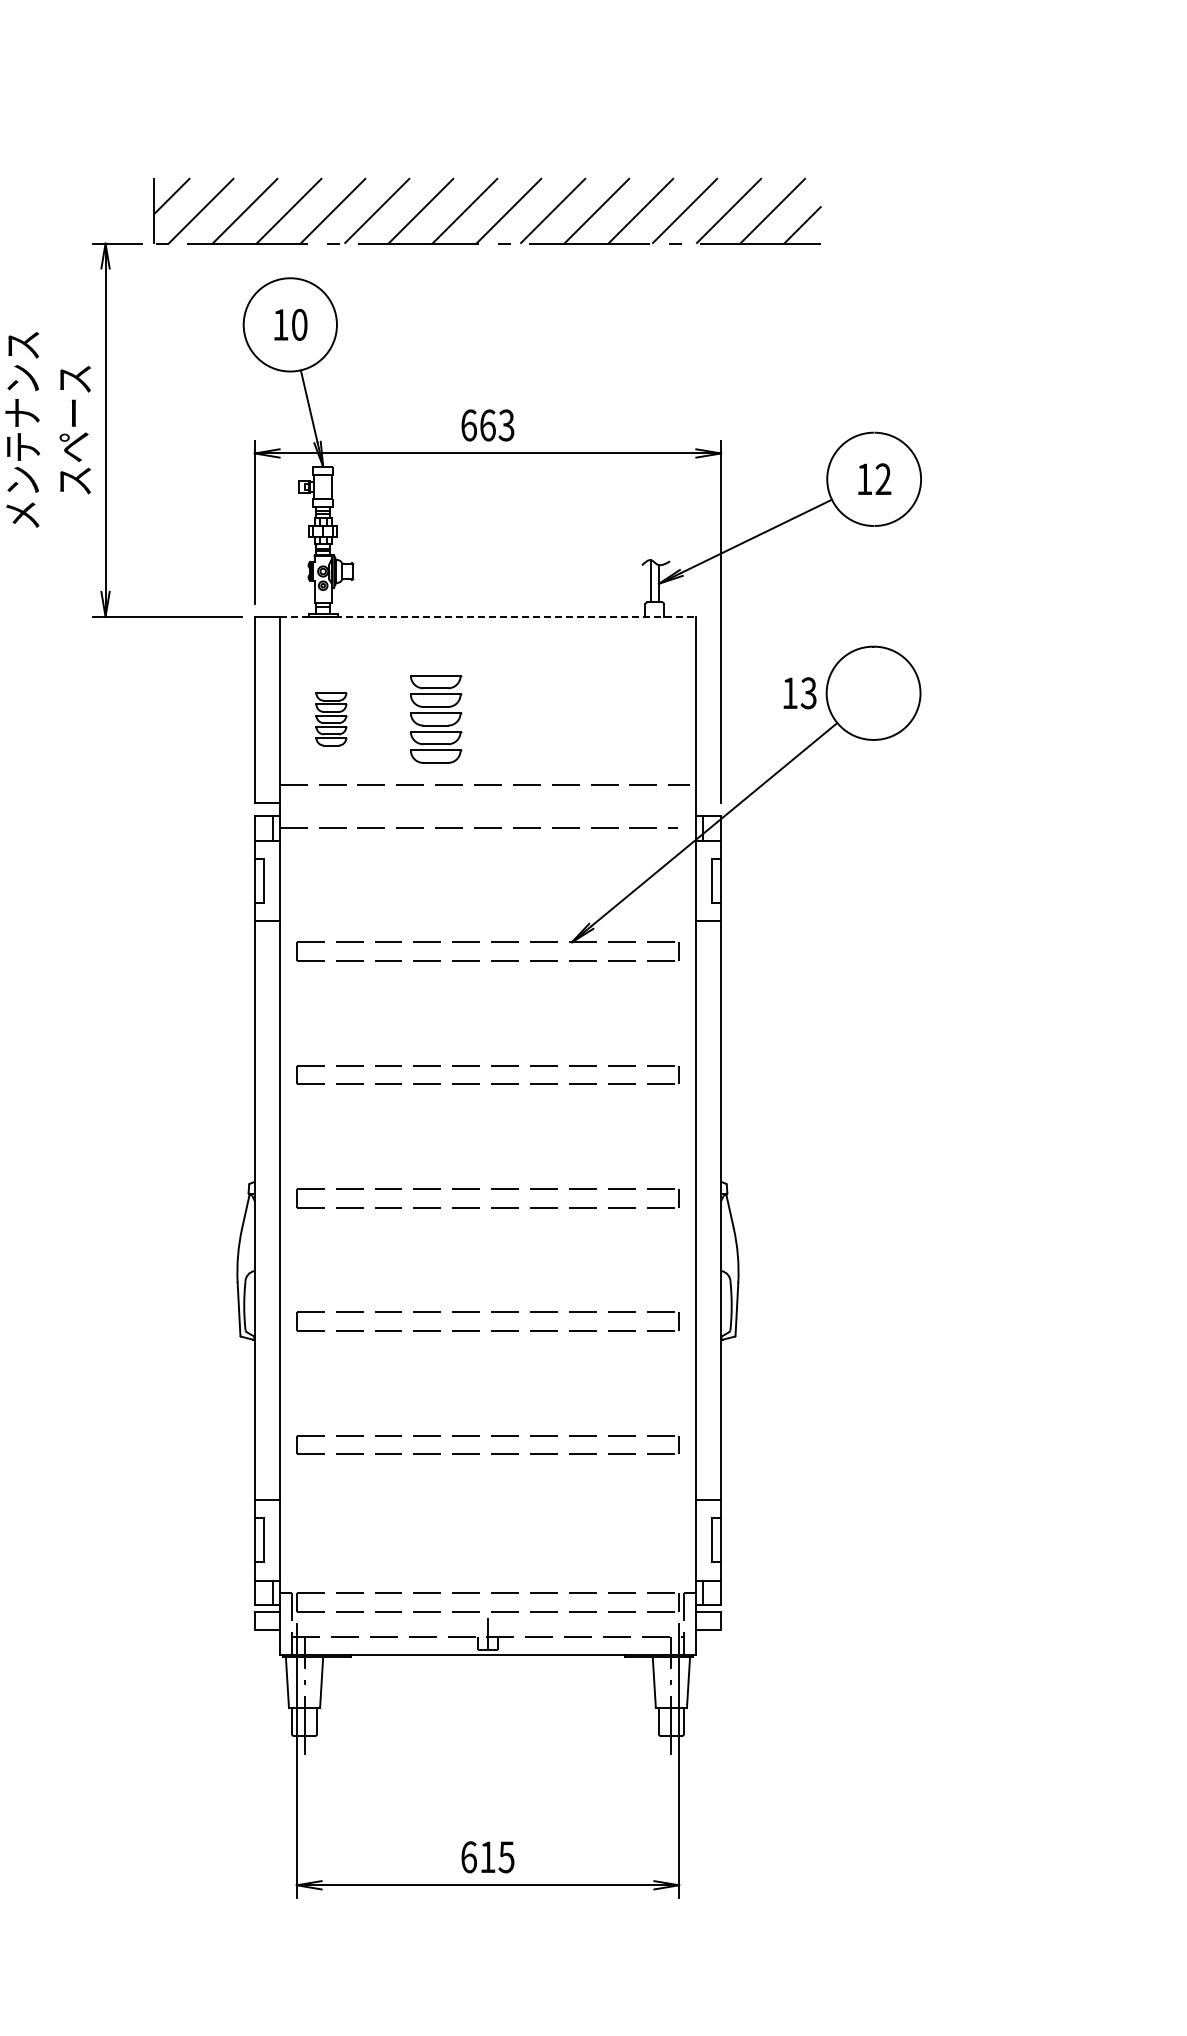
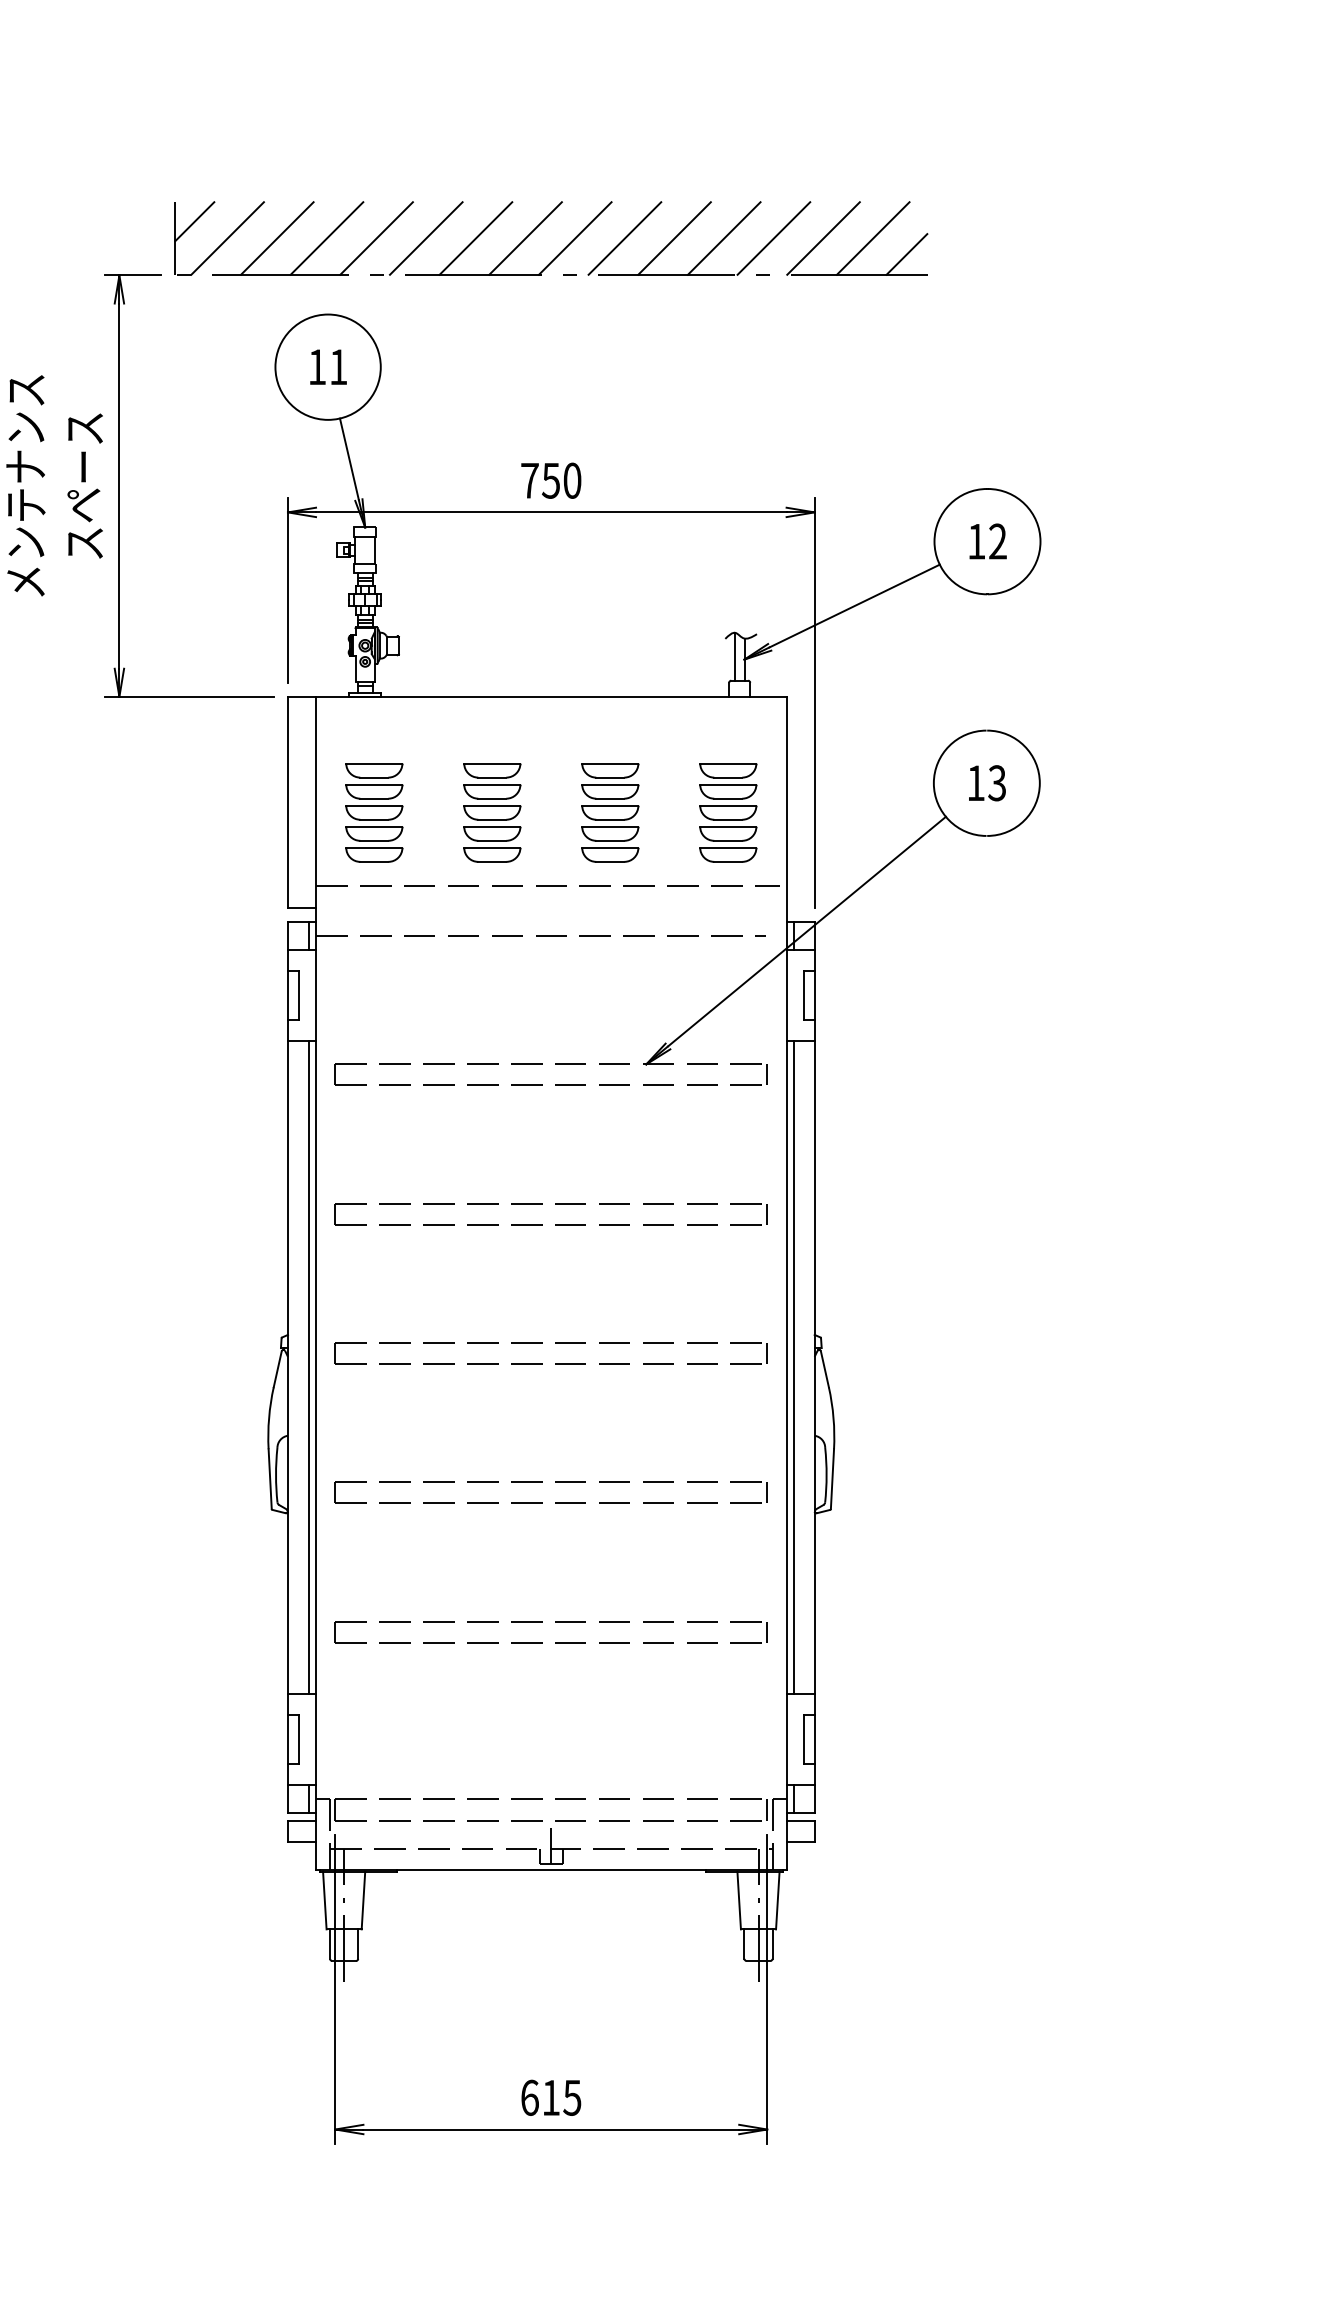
text: (299, 324) -> (338, 366), 10 -> 11
text: (487, 425) -> (550, 480), 663 -> 750
line: (488, 616) -> (551, 696), dashed -> solid
text: (799, 693) -> (986, 783), moved
part: (331, 719) -> (374, 812), size x1.67
part: (540, 719) -> (610, 812), added
part: (644, 719) -> (728, 812), added
line: (273, 1210) -> (309, 1367), added
line: (702, 1210) -> (793, 1367), added

